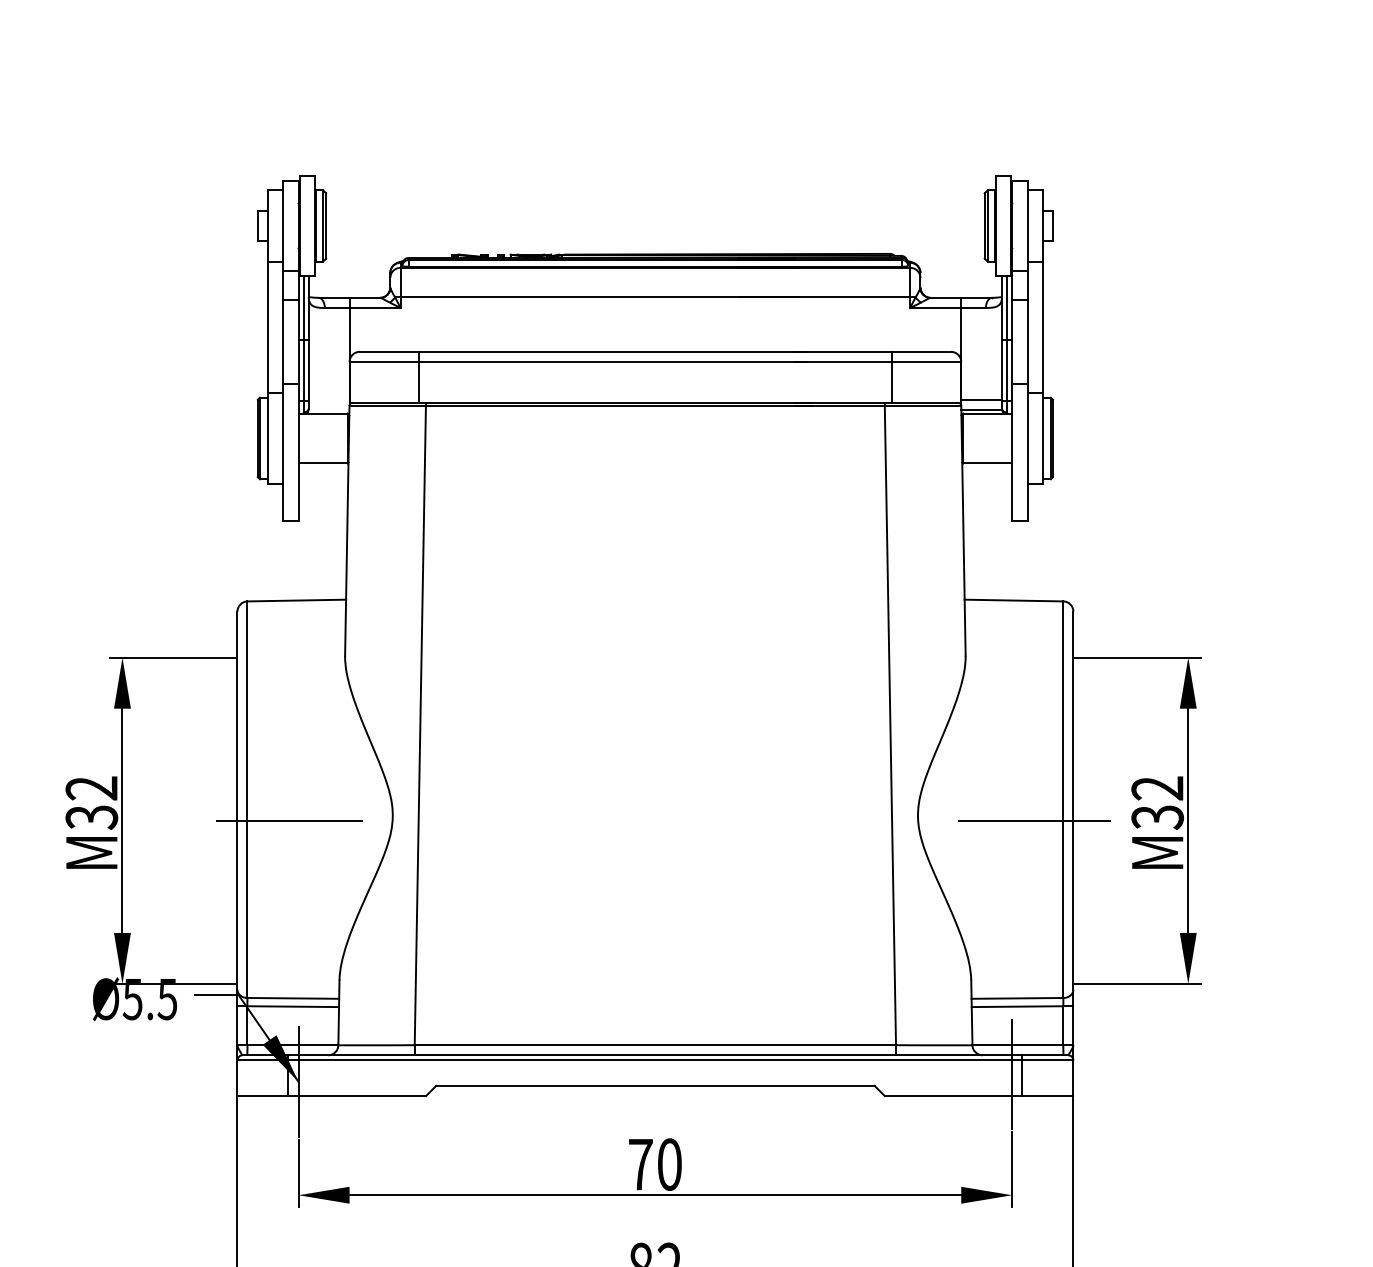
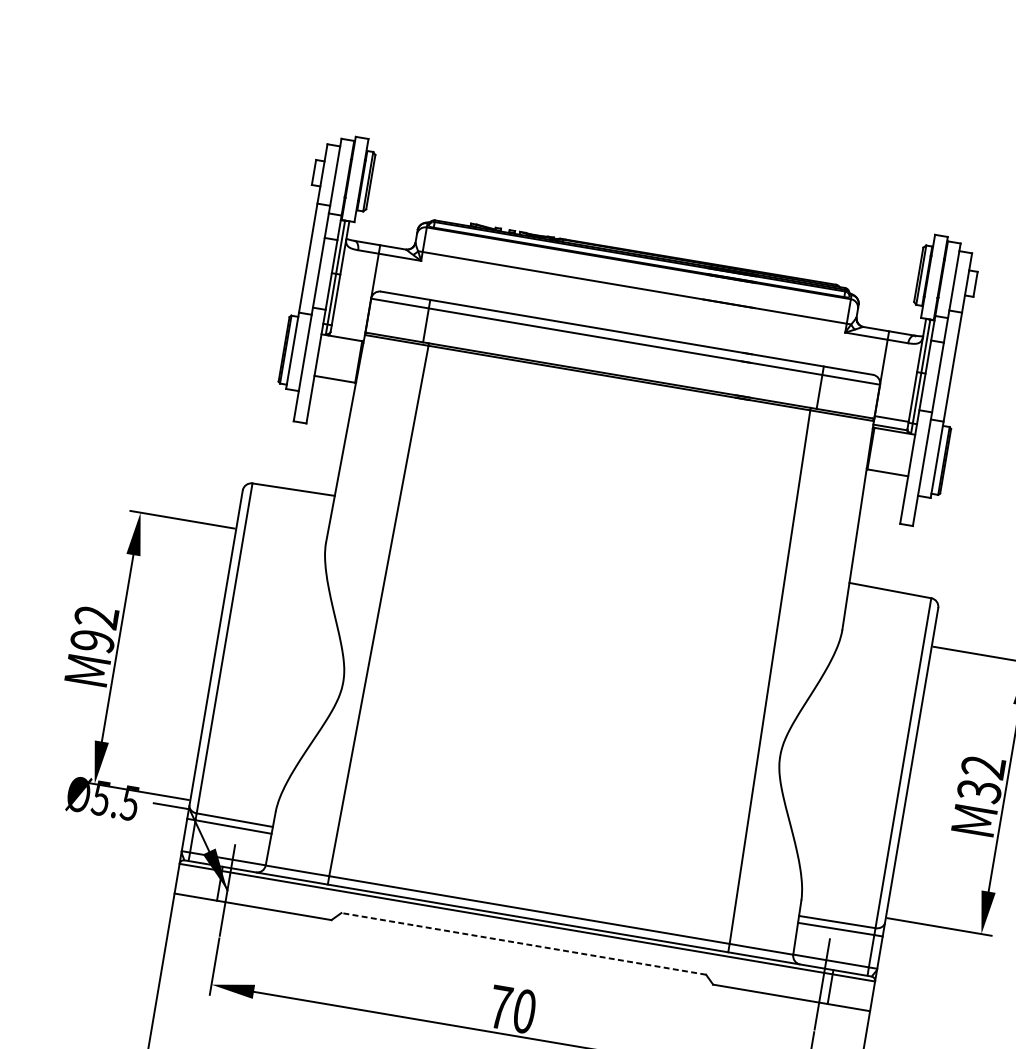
text: (91, 817) -> (92, 641), M32 -> M92
line: (289, 820) -> (256, 671), removed
line: (1034, 820) -> (876, 776), removed
line: (654, 1085) -> (523, 943), solid -> dashed

